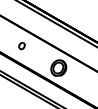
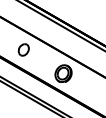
part: (21, 45) -> (23, 49), size x1.67

